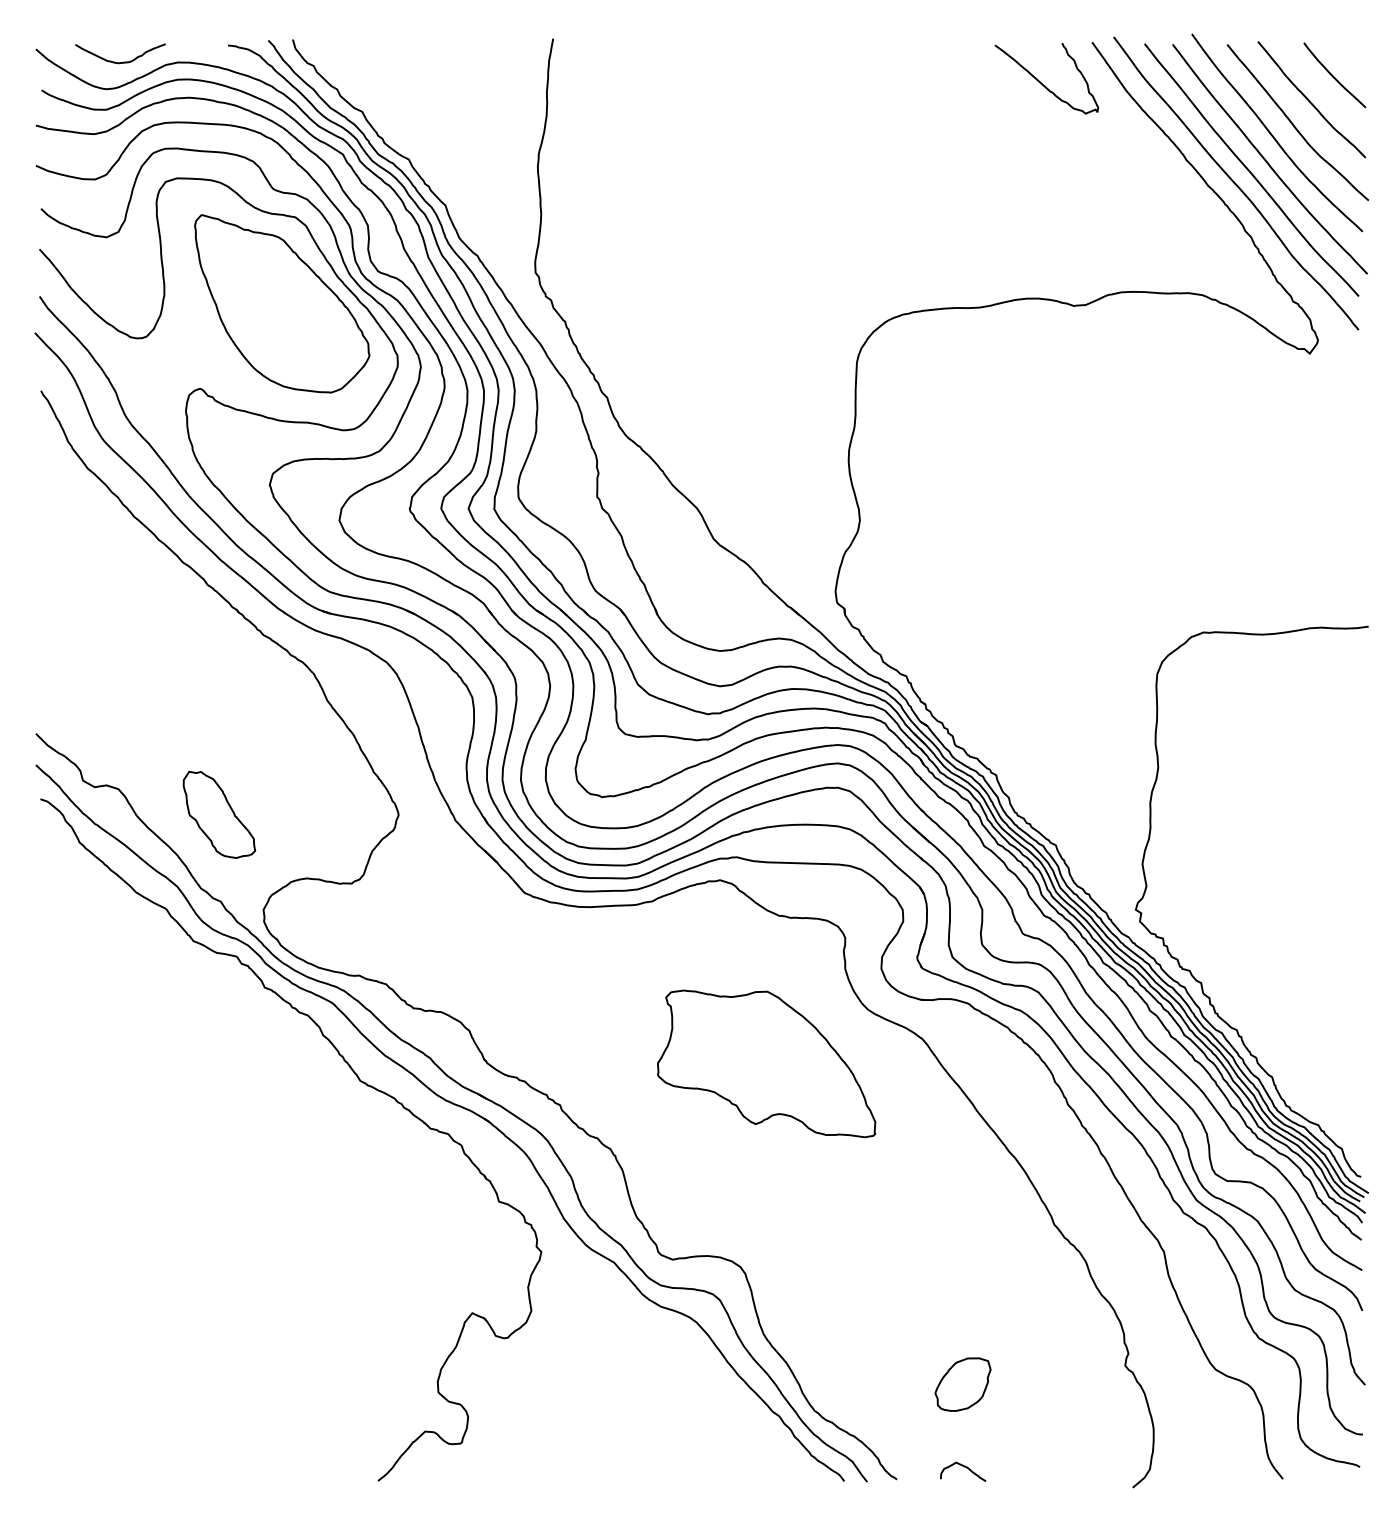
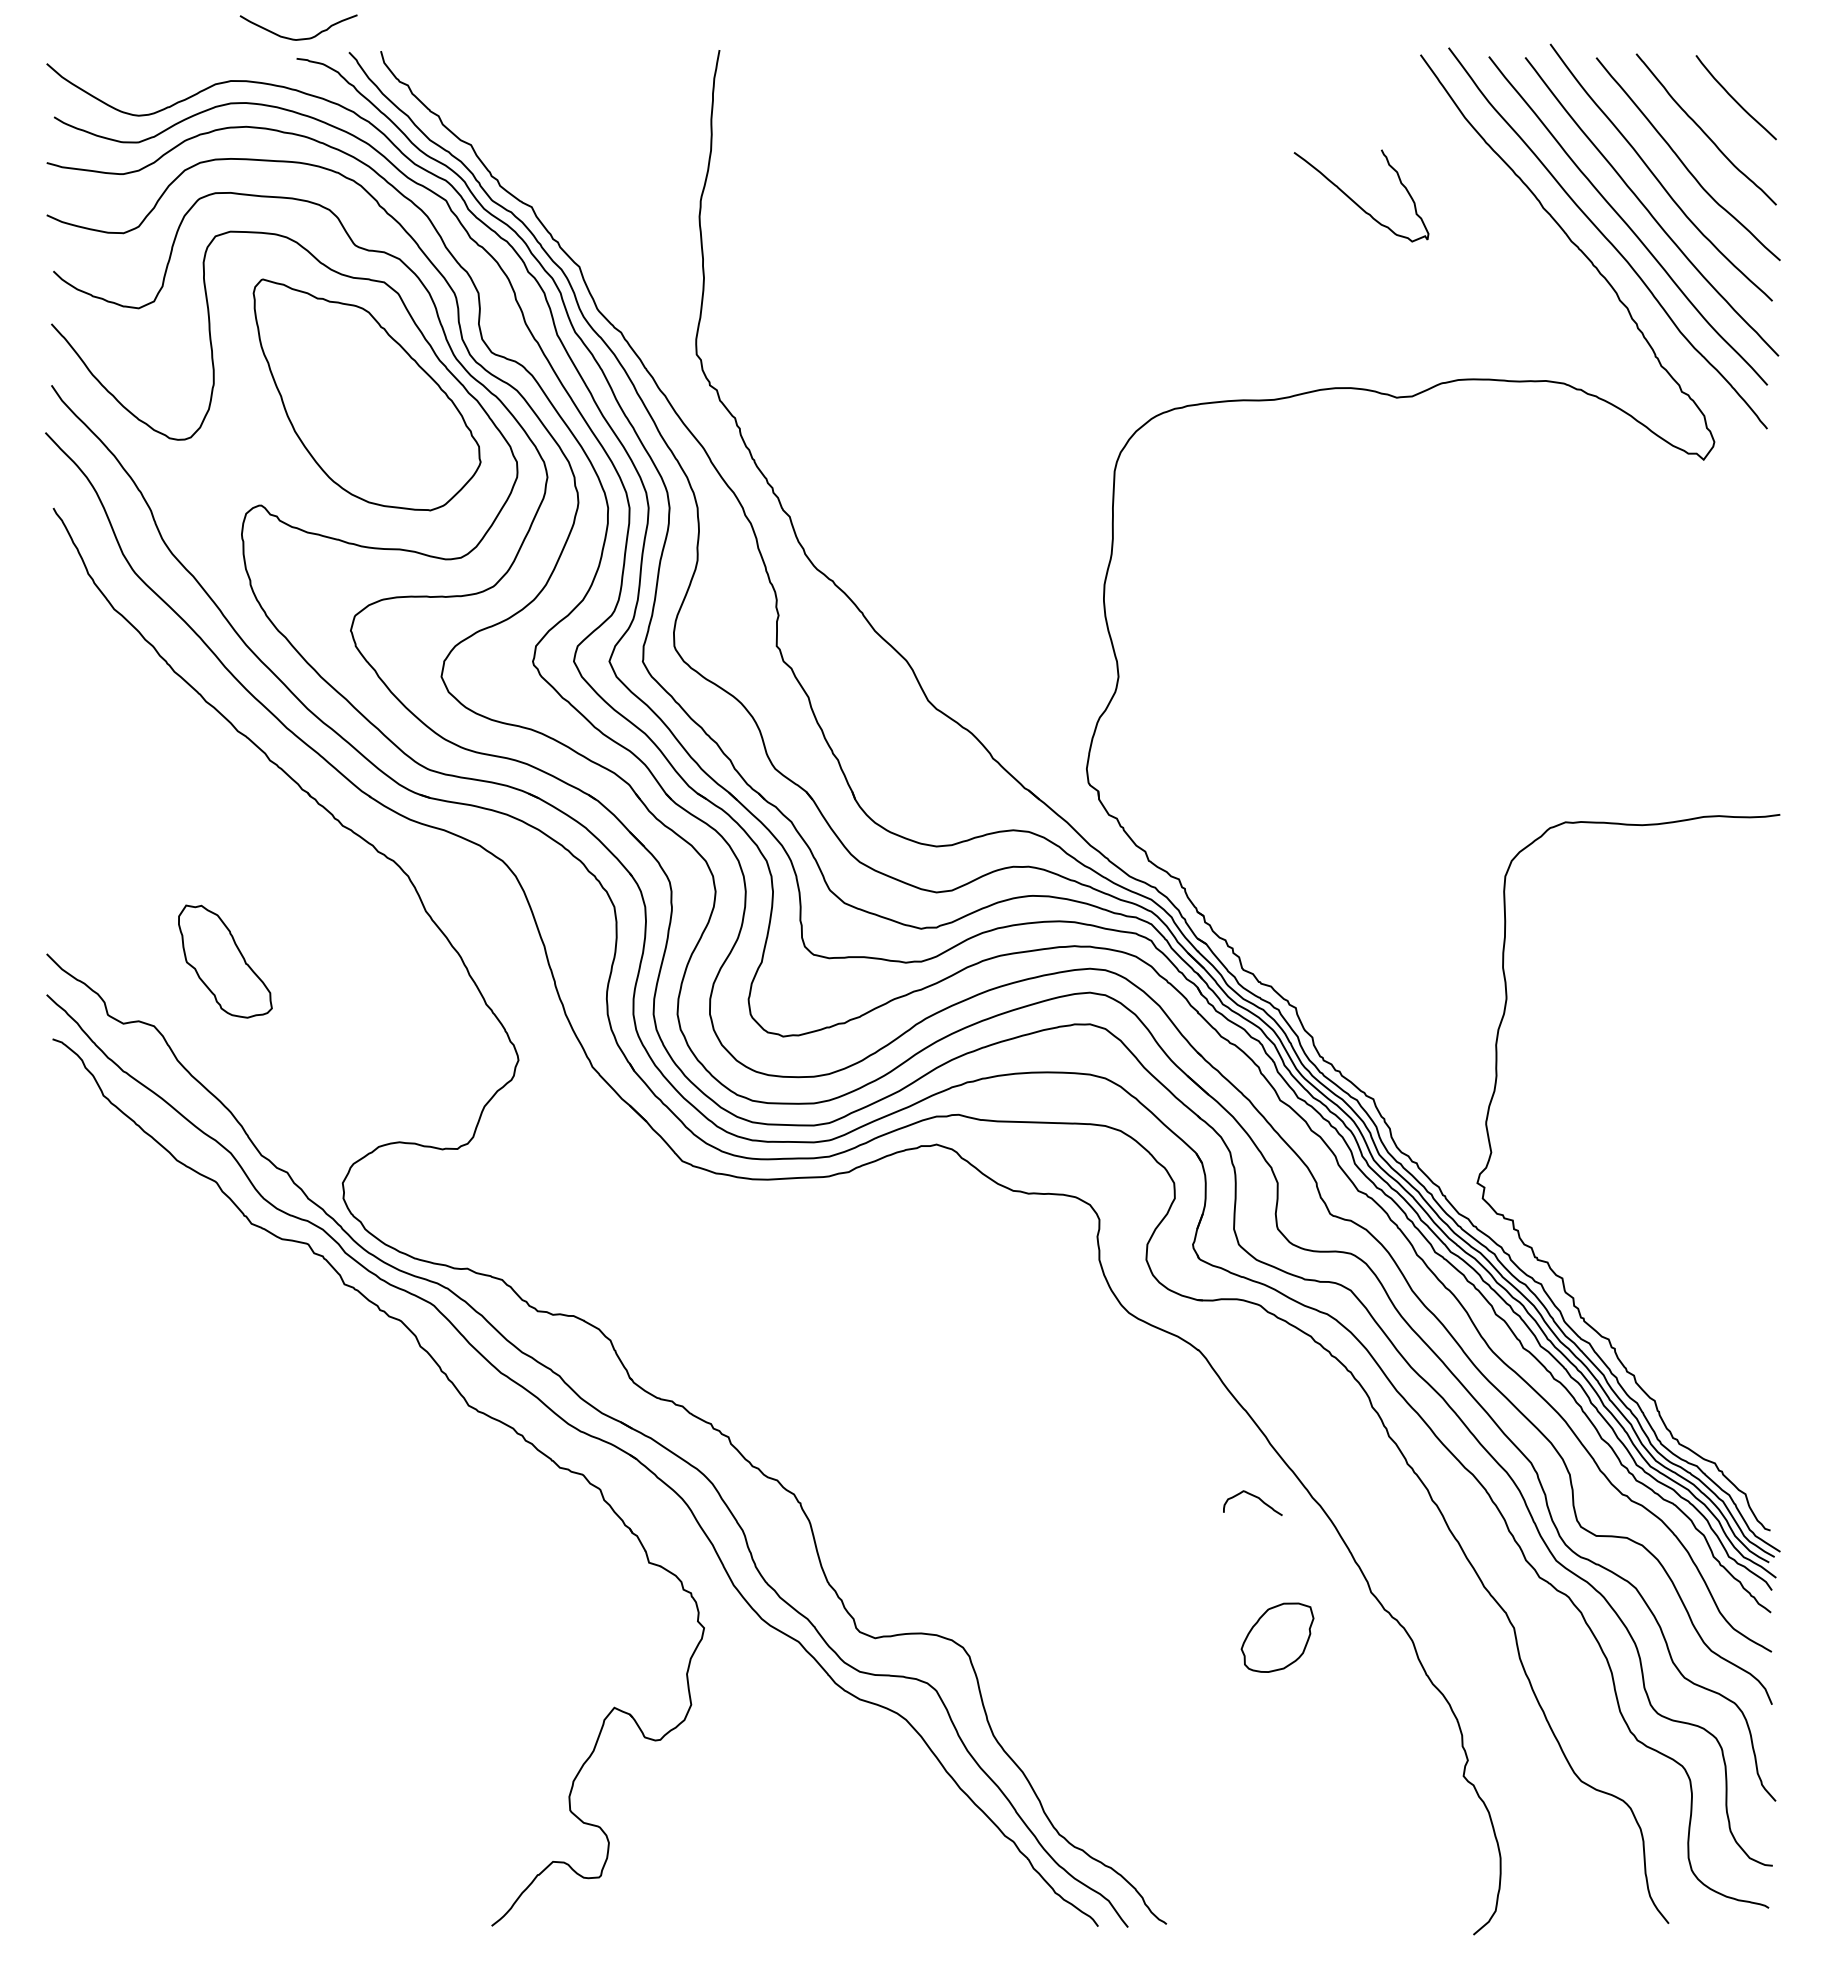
curve: (120, 62) -> (298, 38), moved
curve: (1042, 82) -> (1355, 201), moved
part: (219, 814) -> (225, 961), moved
part: (766, 1063) -> (996, 1383), removed
part: (962, 1384) -> (1277, 1637), moved
curve: (964, 1467) -> (1254, 1497), moved

